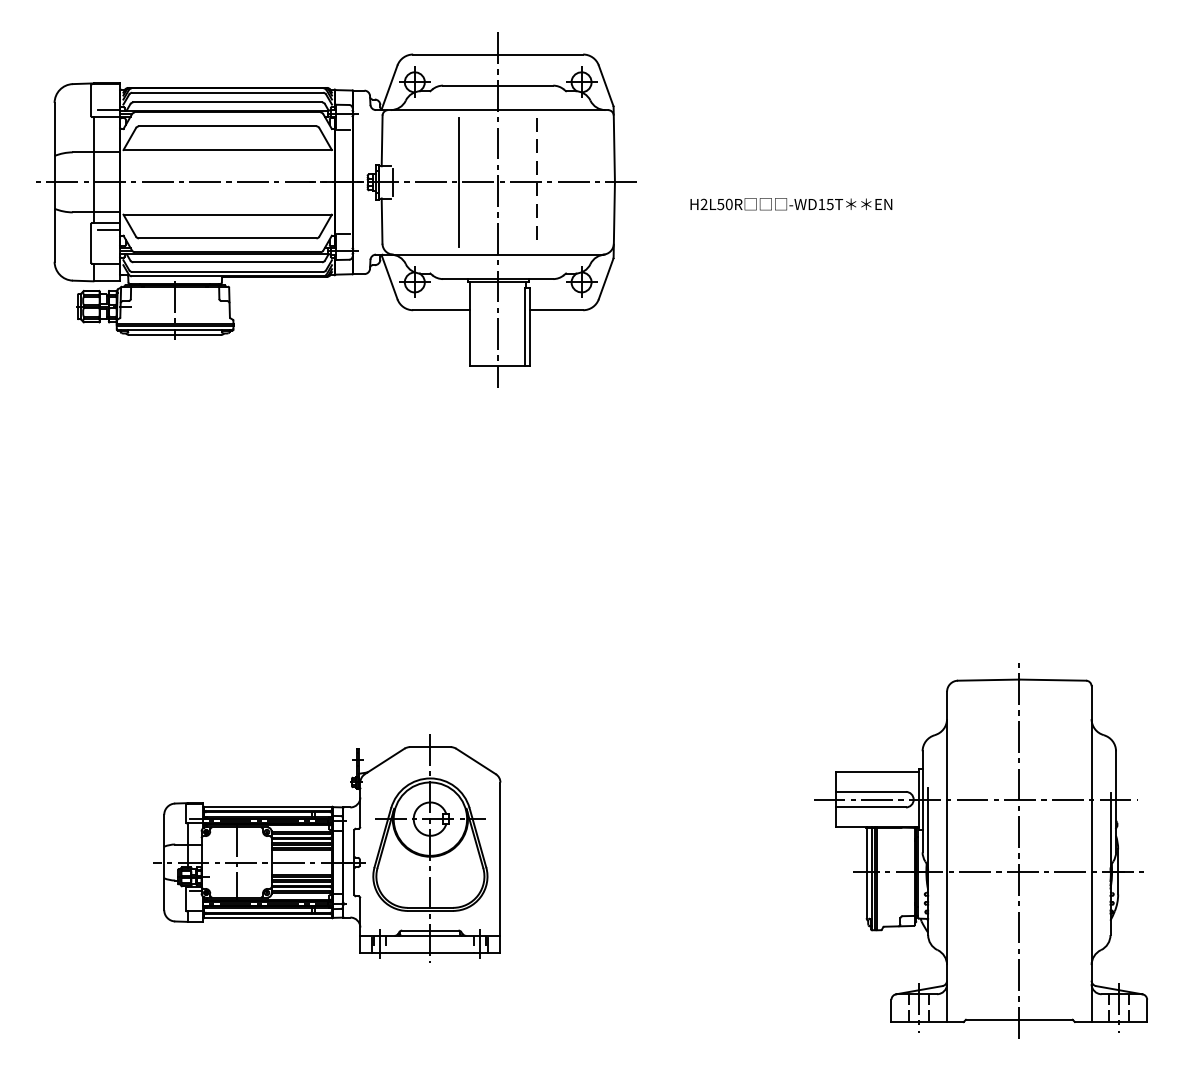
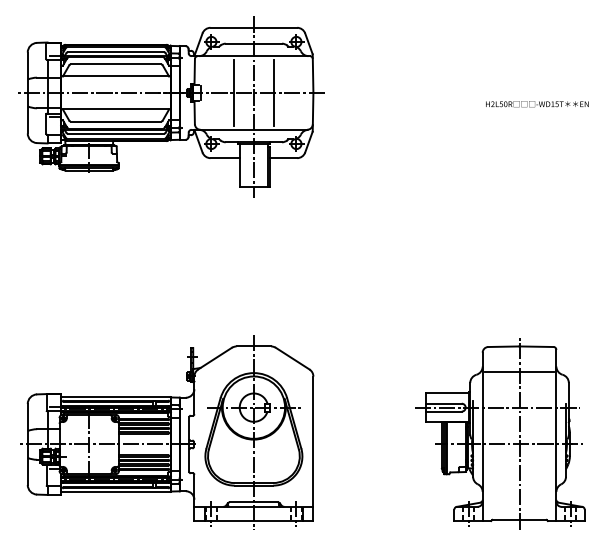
line: (536, 181) -> (273, 92), dashed -> solid
text: (791, 204) -> (537, 104), moved
line: (1019, 728) -> (519, 371), added
part: (328, 848) -> (167, 432), size x1.67

